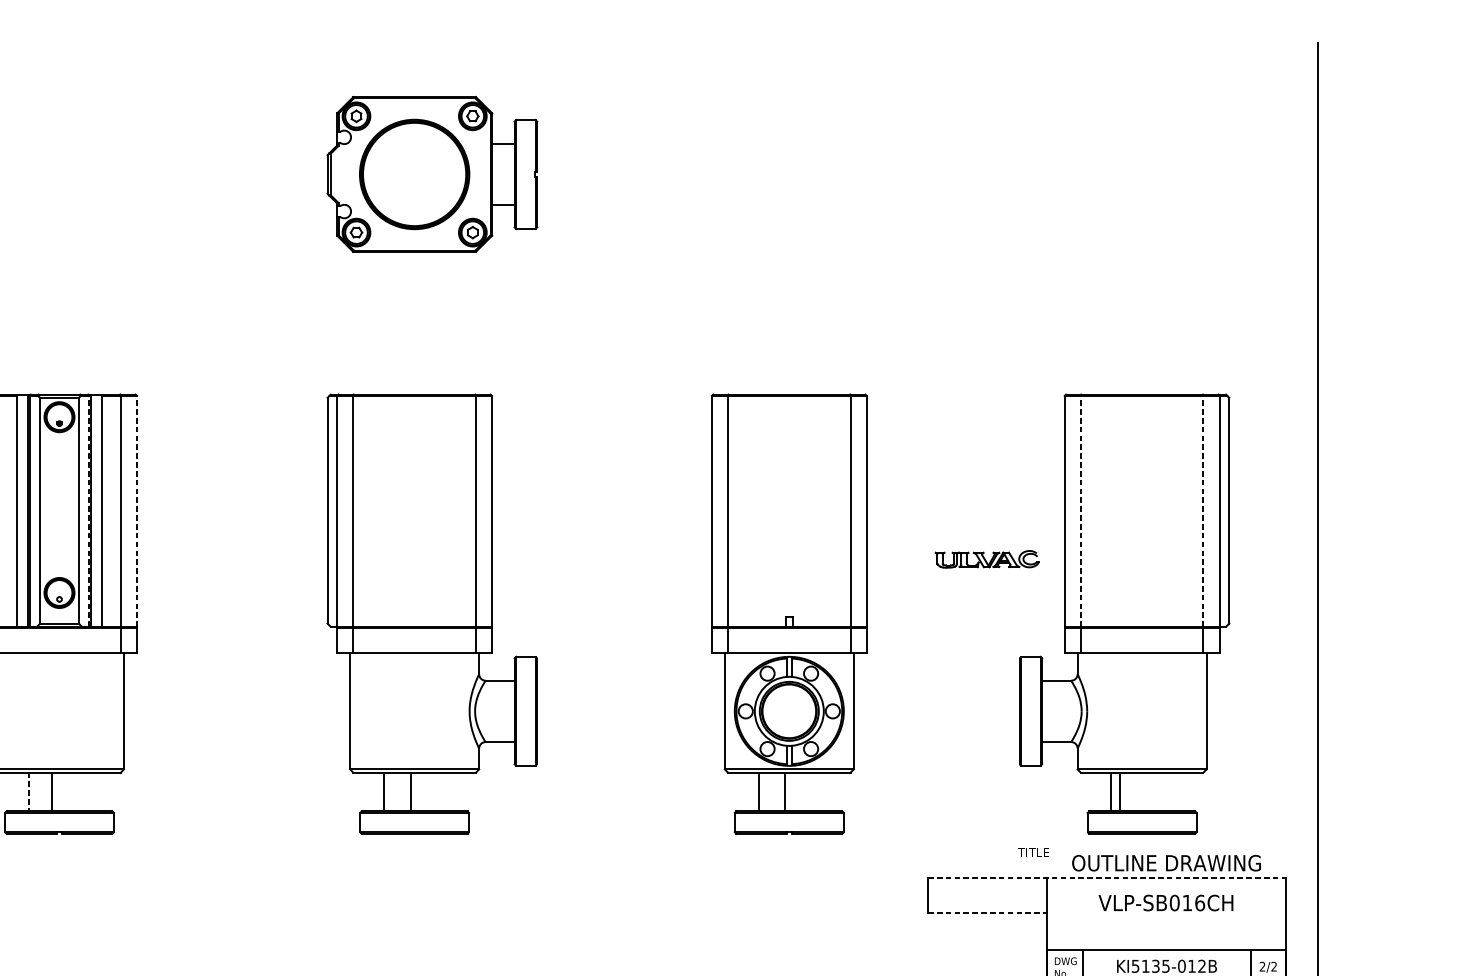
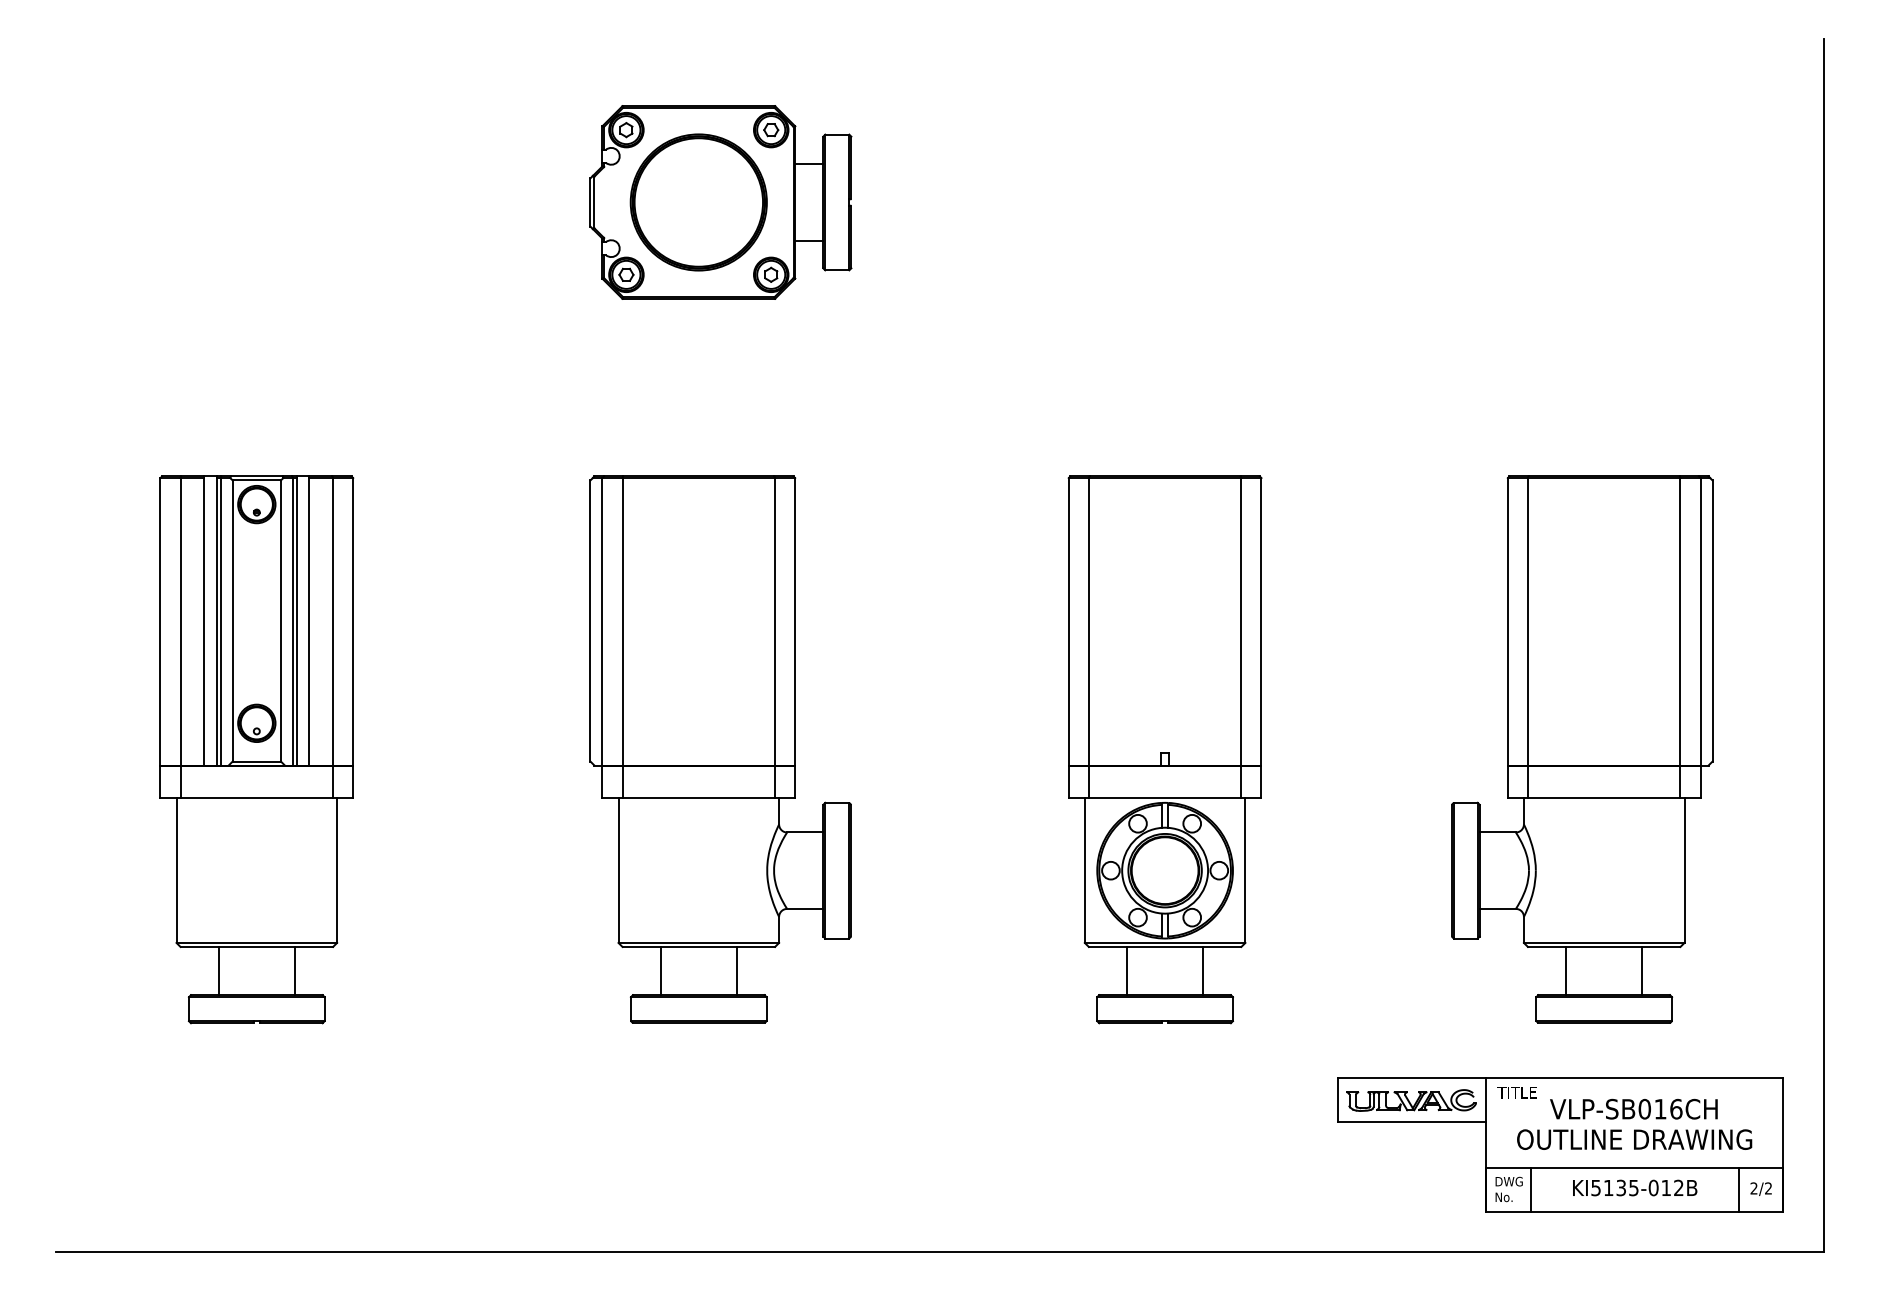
line: (88, 511) -> (292, 621), dashed -> solid
line: (137, 511) -> (353, 621), dashed -> solid
line: (1080, 511) -> (1527, 621), dashed -> solid
line: (1203, 511) -> (1680, 621), dashed -> solid
part: (987, 559) -> (1411, 1100), moved
line: (52, 791) -> (295, 970), moved
line: (411, 791) -> (737, 970), moved
line: (785, 791) -> (1203, 970), moved
line: (1119, 791) -> (1642, 970), moved
line: (28, 792) -> (218, 971), dashed -> solid
text: (1033, 852) -> (1516, 1092), moved
text: (1166, 863) -> (1634, 1139), moved
line: (1107, 877) -> (1560, 1077), dashed -> solid
line: (988, 913) -> (1412, 1122), dashed -> solid

